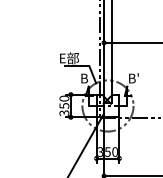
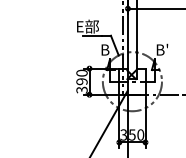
text: (64, 105) -> (82, 81), 350 -> 390

